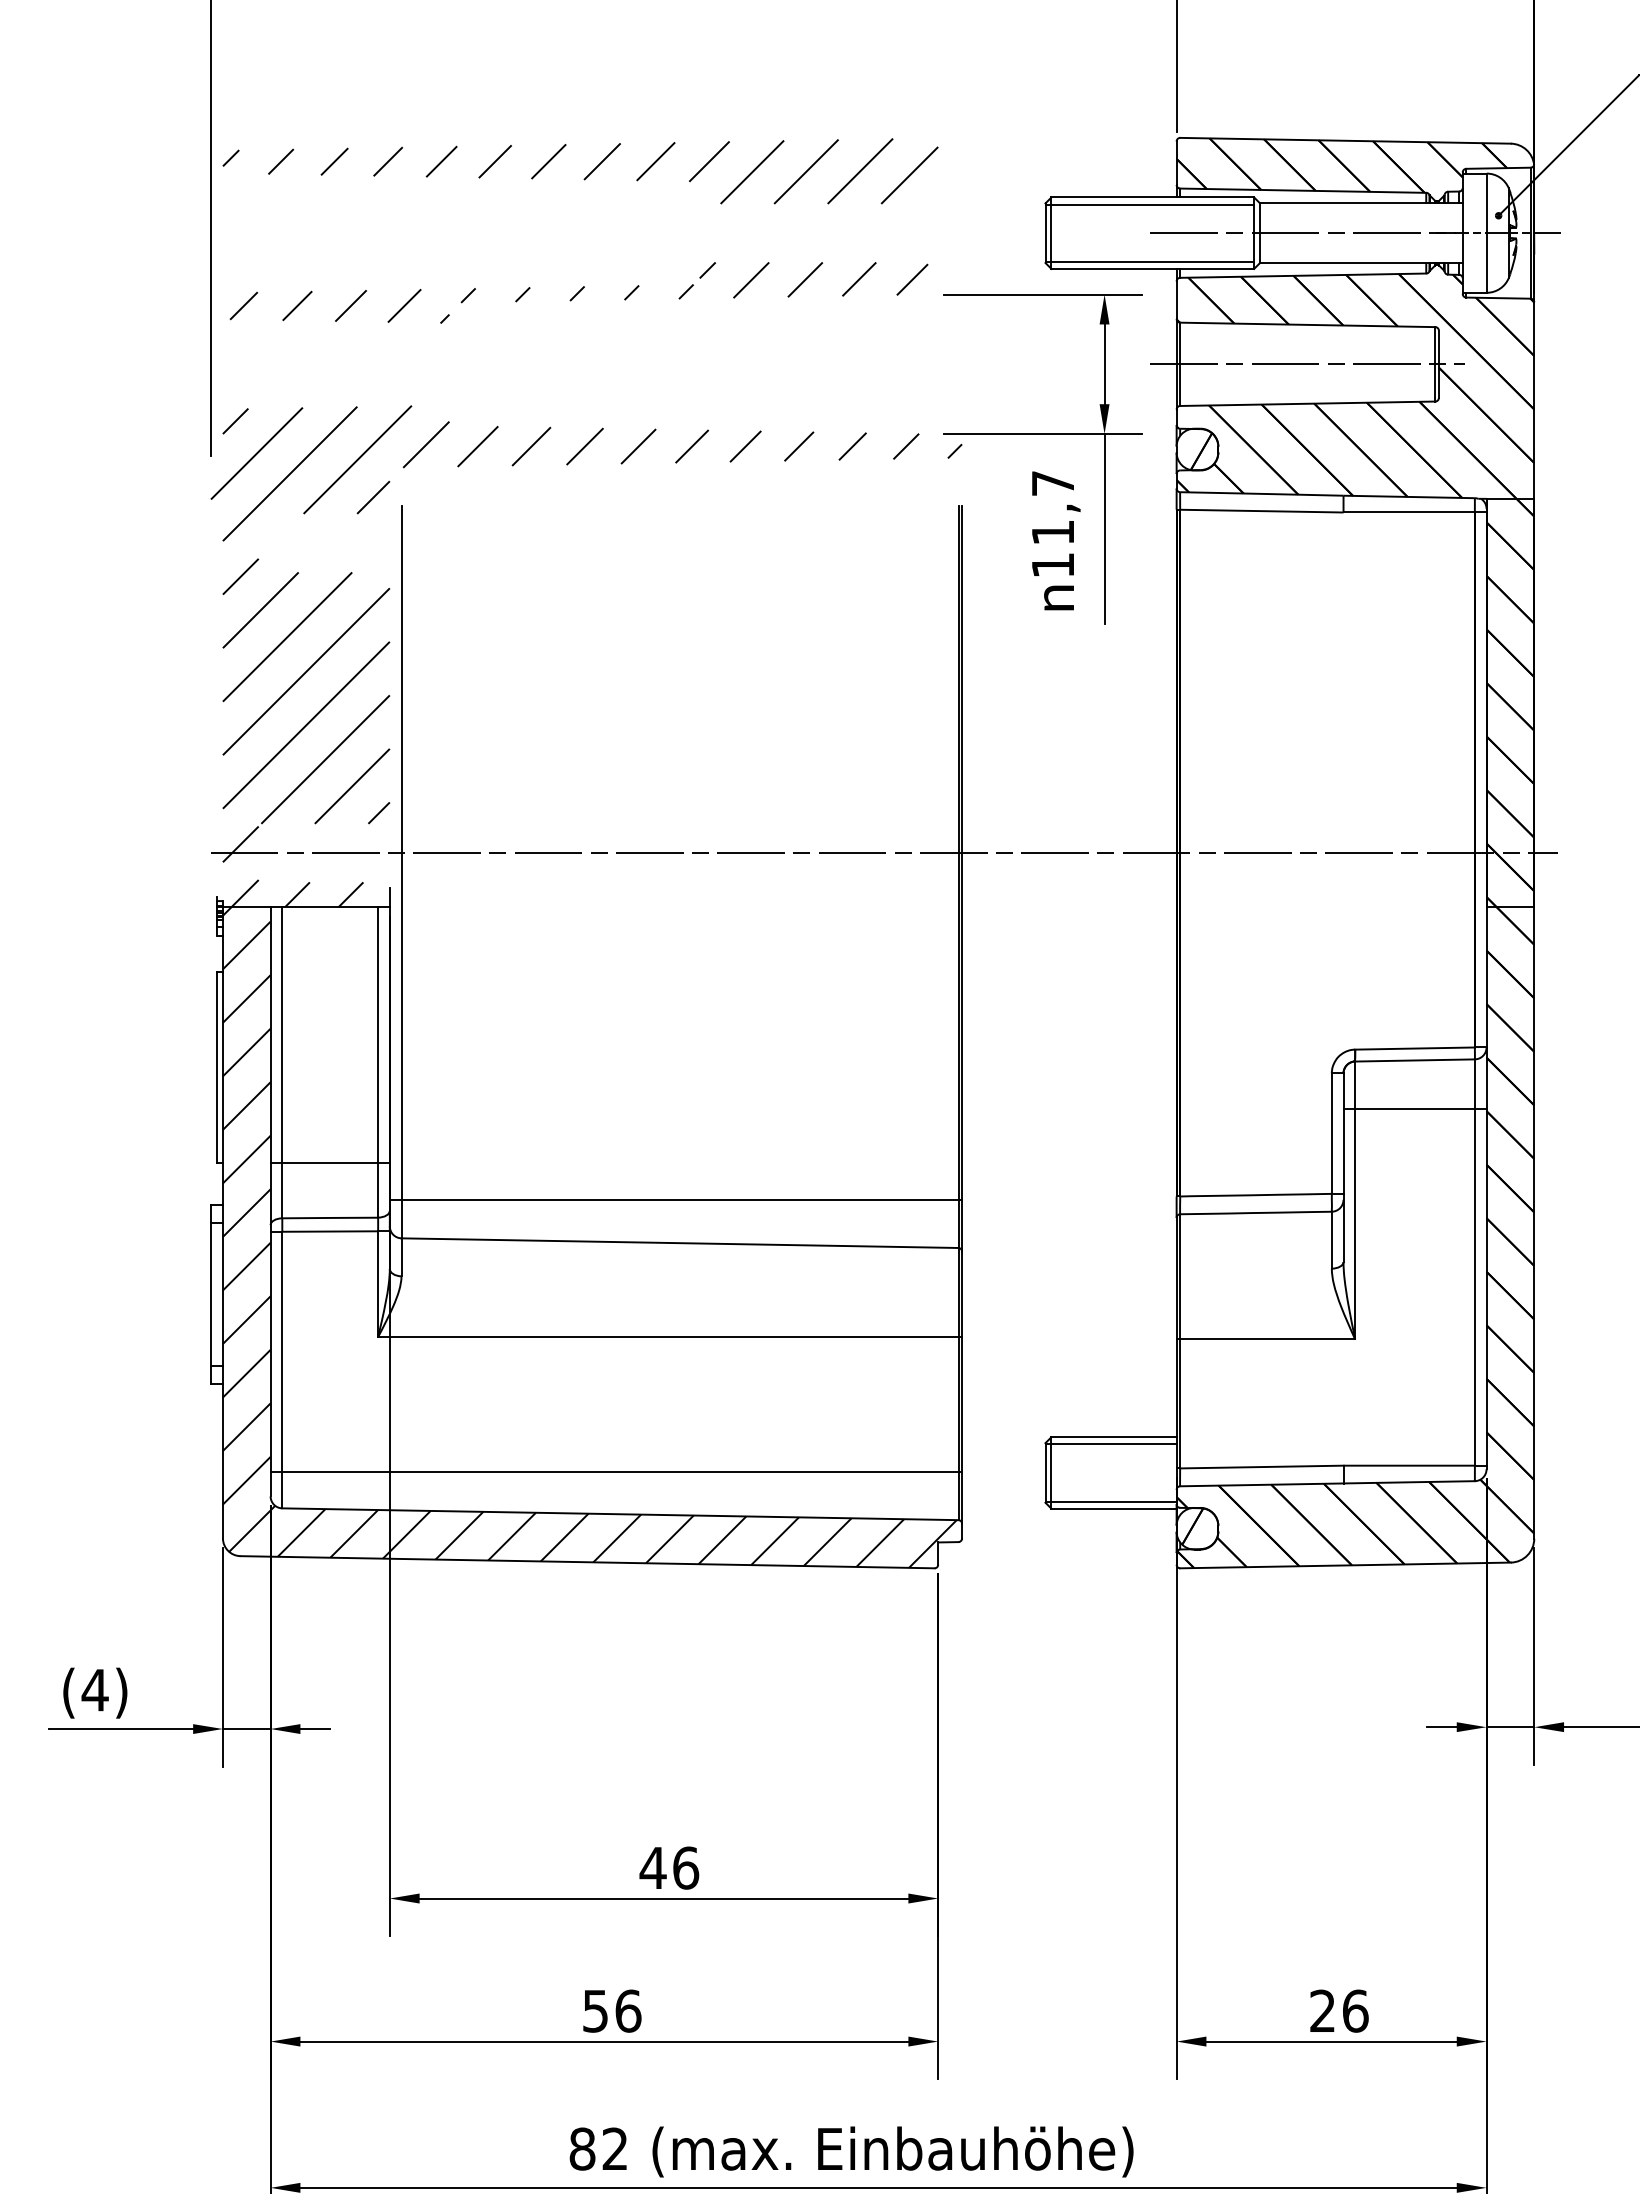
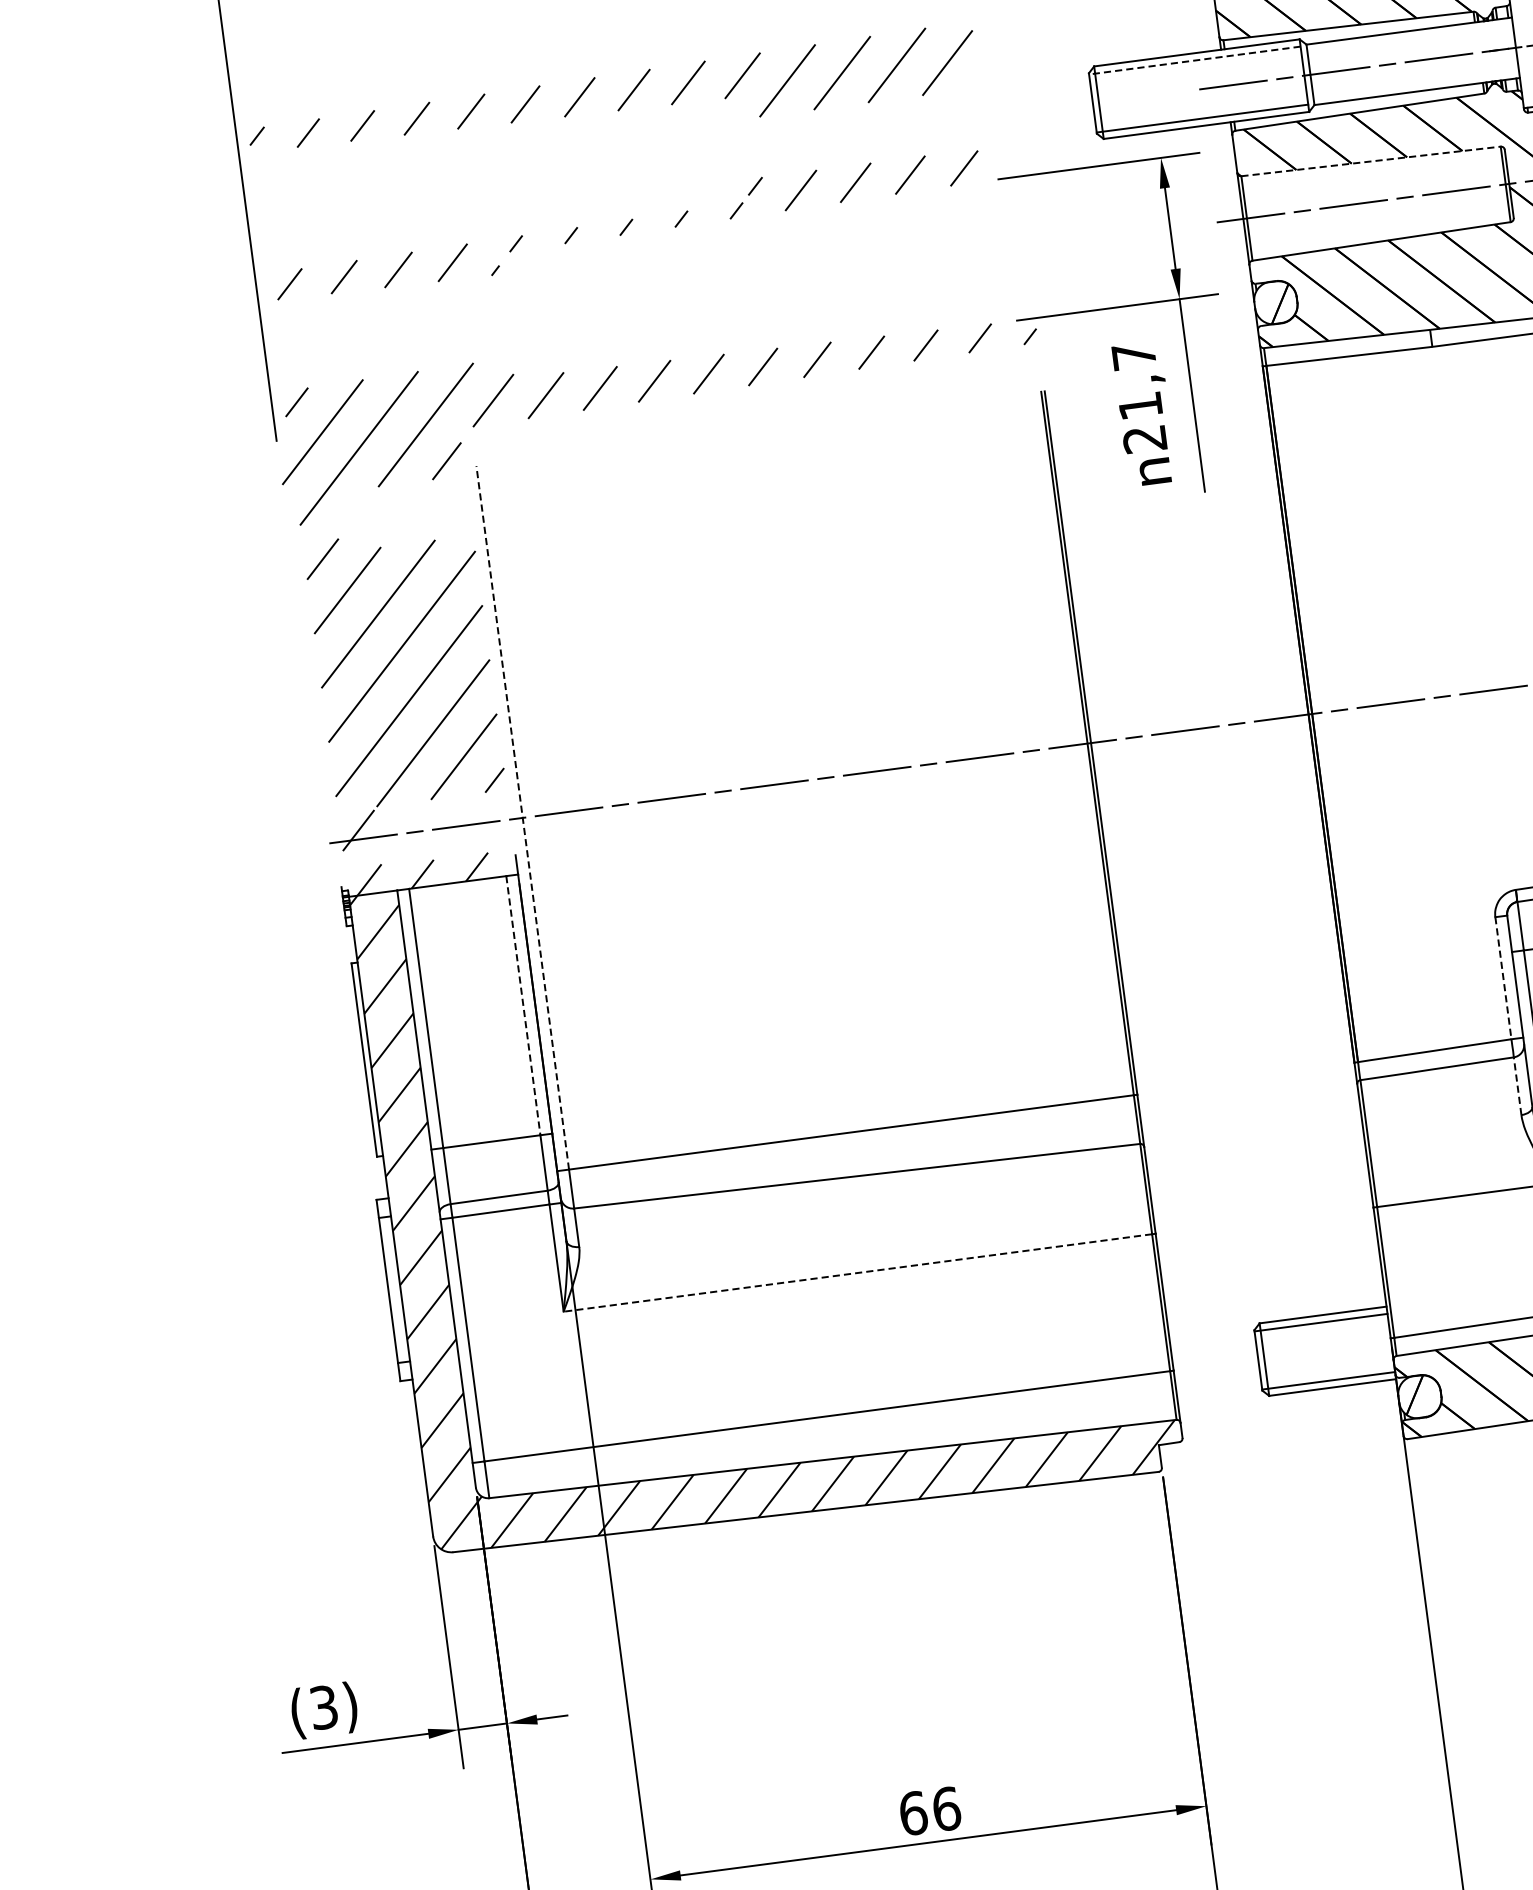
line: (1149, 204) -> (1194, 60), solid -> dashed
line: (1307, 324) -> (1370, 161), solid -> dashed
text: (1052, 565) -> (1144, 439), 11,7 -> 21,7
line: (401, 853) -> (522, 818), solid -> dashed
line: (378, 1035) -> (523, 1005), solid -> dashed
line: (1331, 1134) -> (1503, 979), solid -> dashed
line: (1331, 1239) -> (1517, 1085), solid -> dashed
line: (667, 1337) -> (857, 1273), solid -> dashed
text: (94, 1689) -> (323, 1706), (4) -> (3)
text: (652, 1867) -> (912, 1812), 46 -> 66

